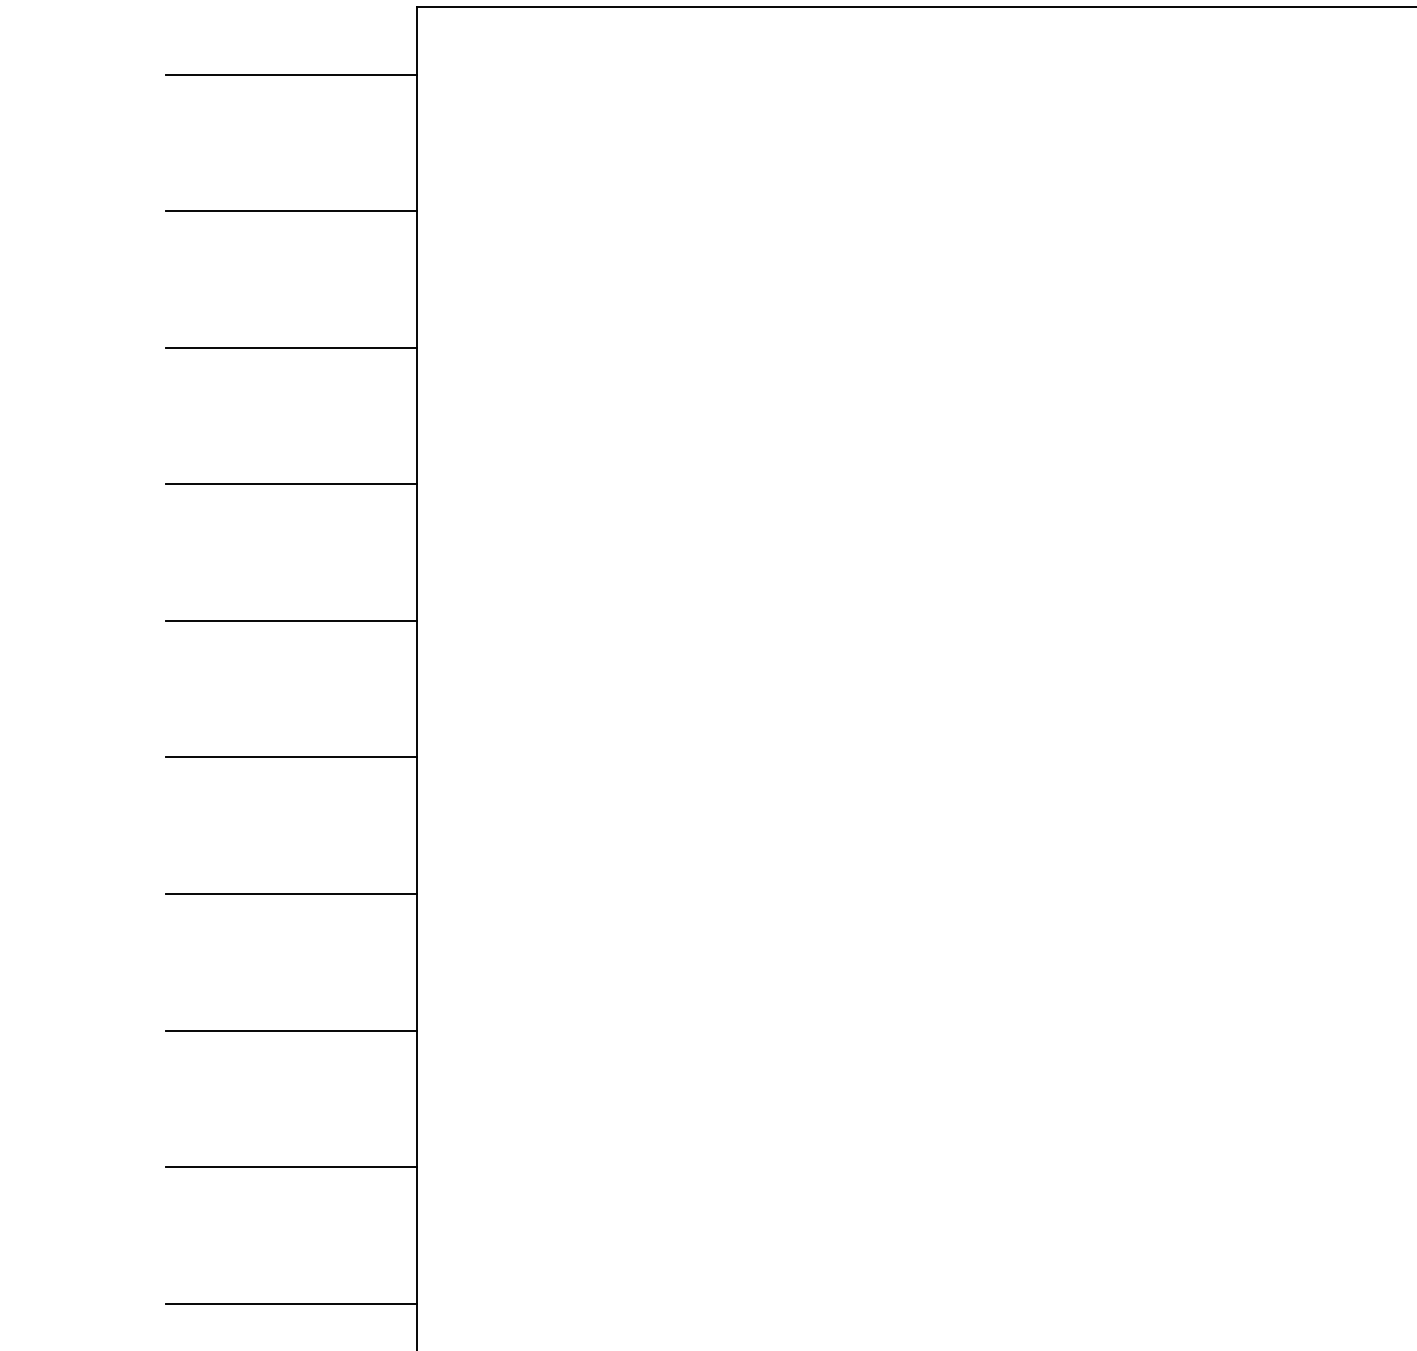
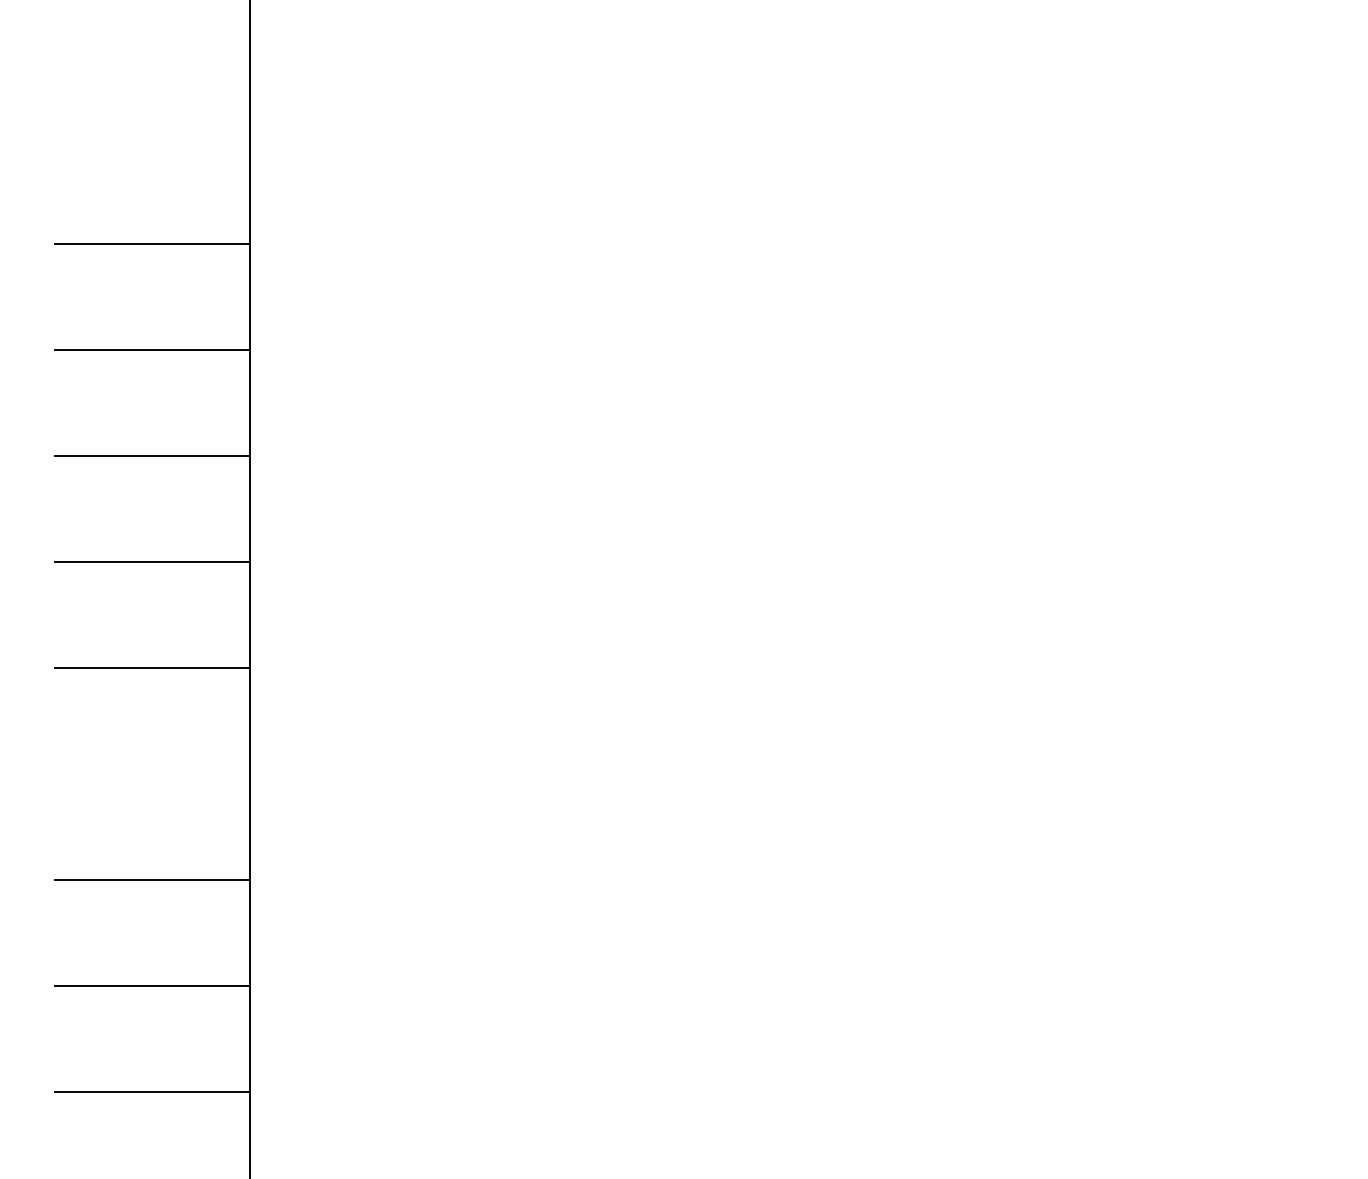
line: (291, 75) -> (152, 32), removed
line: (291, 211) -> (152, 138), removed
line: (291, 1031) -> (152, 774), removed

